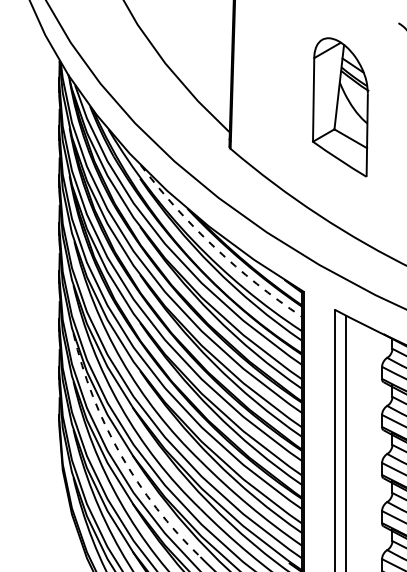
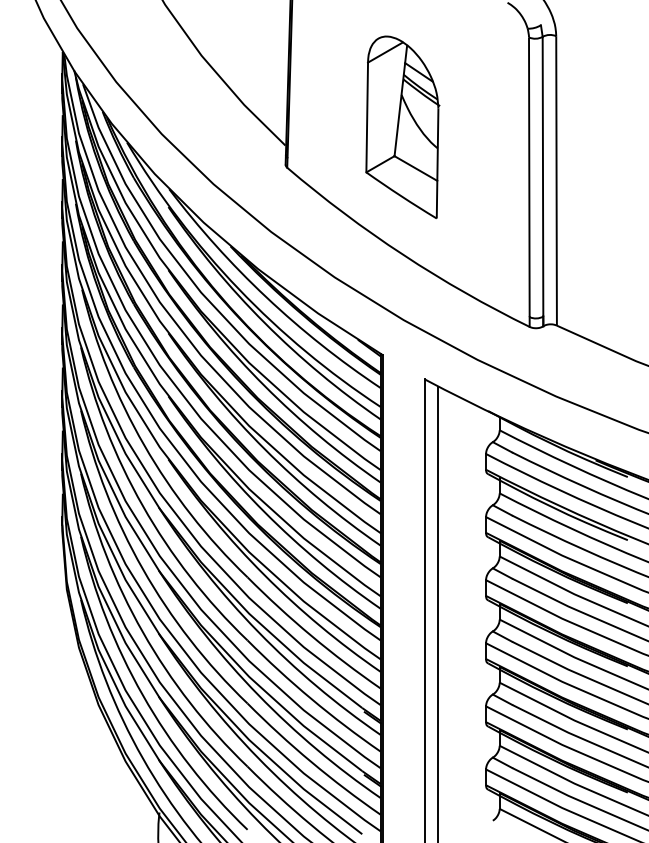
part: (340, 106) -> (402, 126), moved
arc: (214, 247) -> (266, 297), dashed -> solid
arc: (120, 454) -> (142, 569), dashed -> solid

